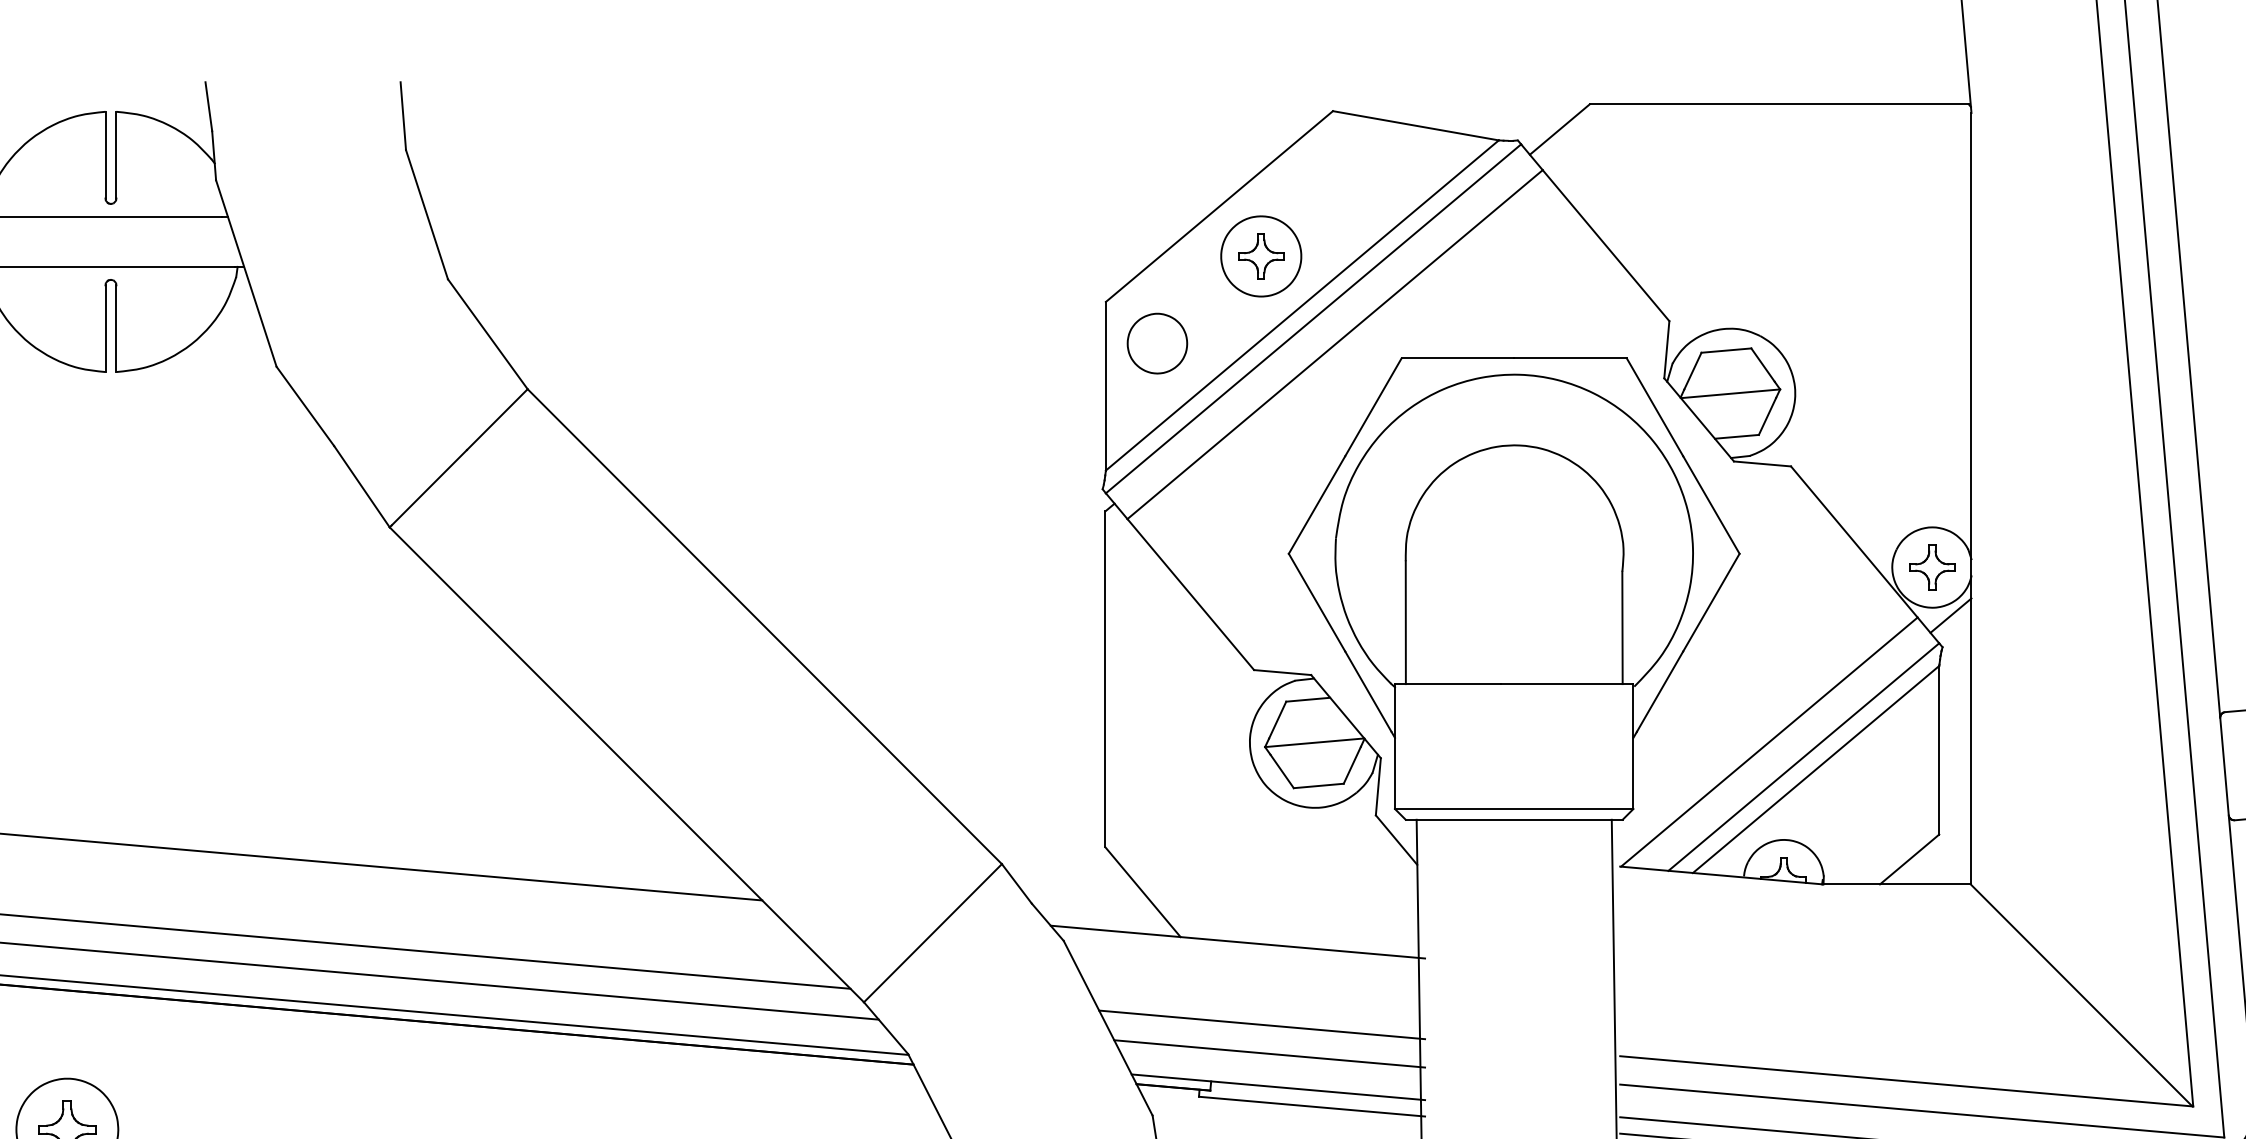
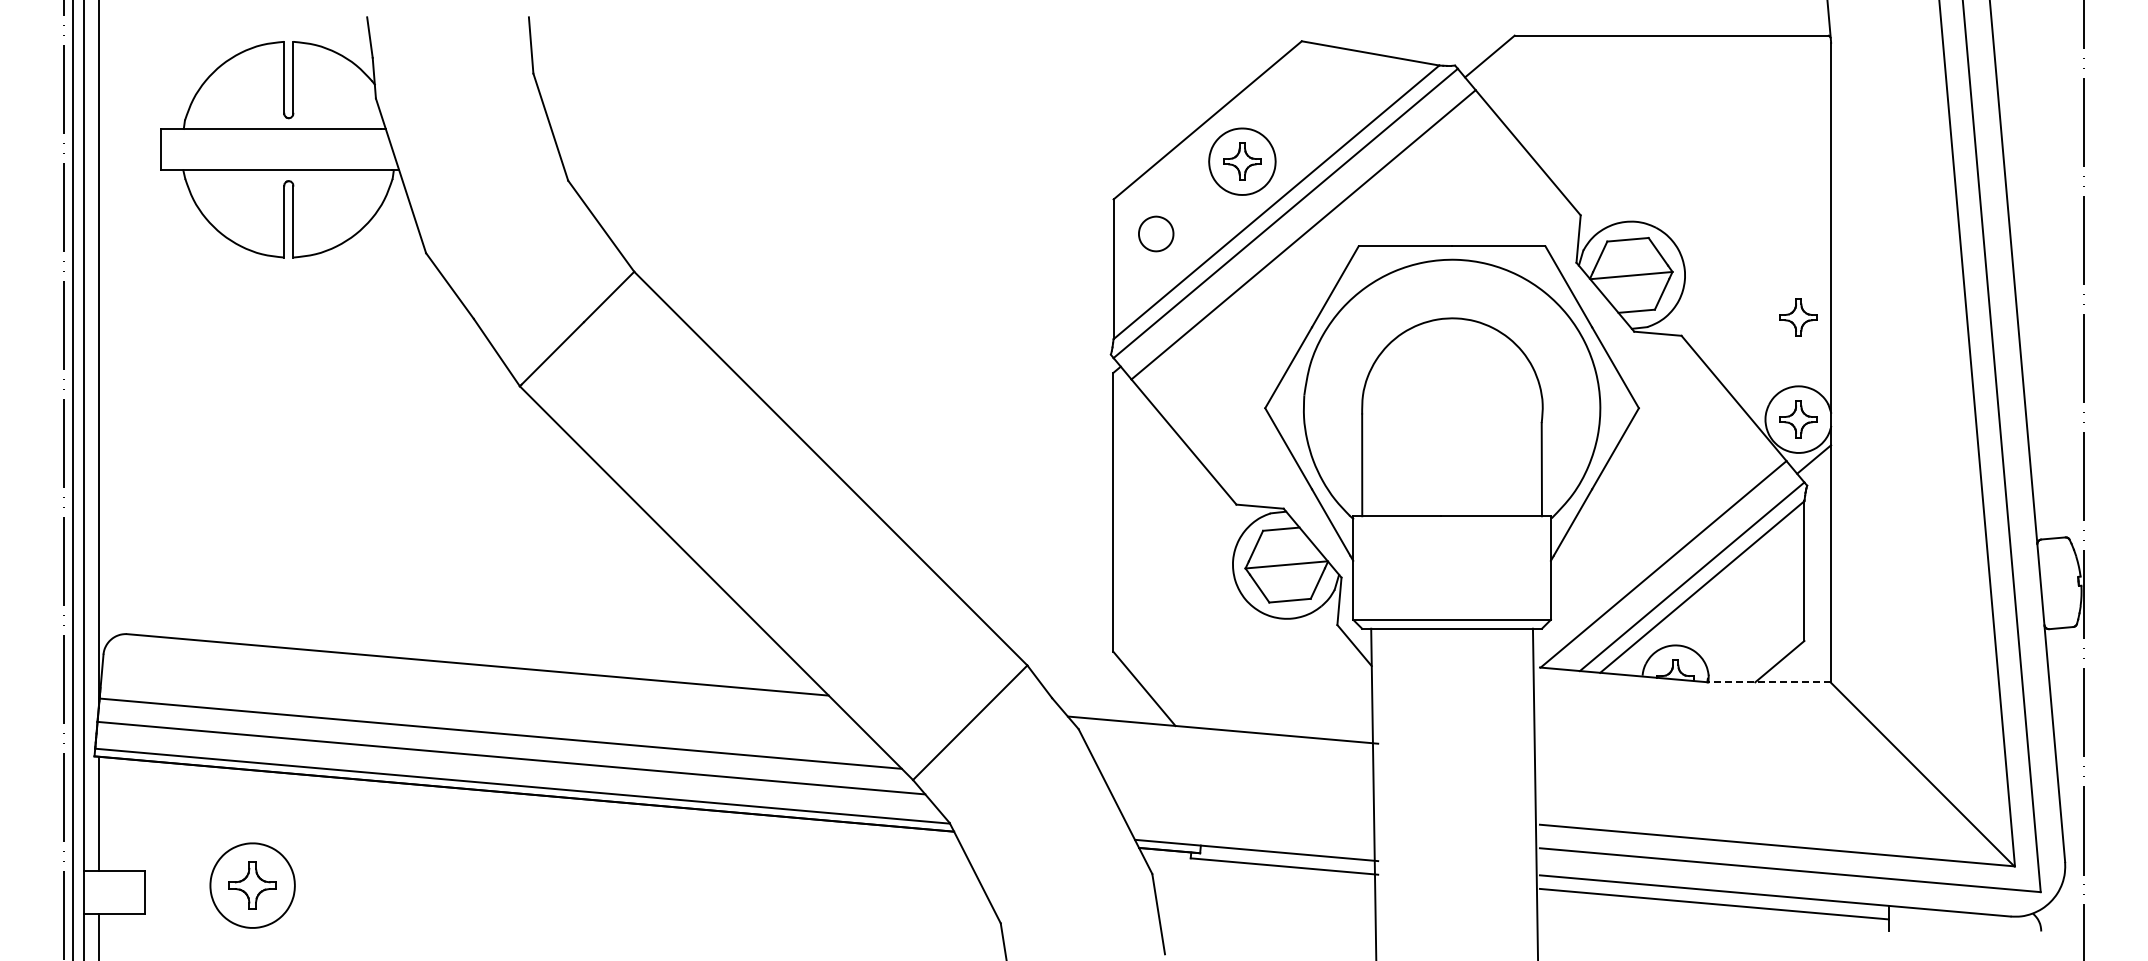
part: (1156, 343) -> (1155, 233), size x0.7
part: (1932, 444) -> (1798, 317), added
line: (1895, 884) -> (1768, 682), solid -> dashed
line: (1262, 1024) -> (1243, 798), removed
line: (1269, 1053) -> (1249, 822), removed

